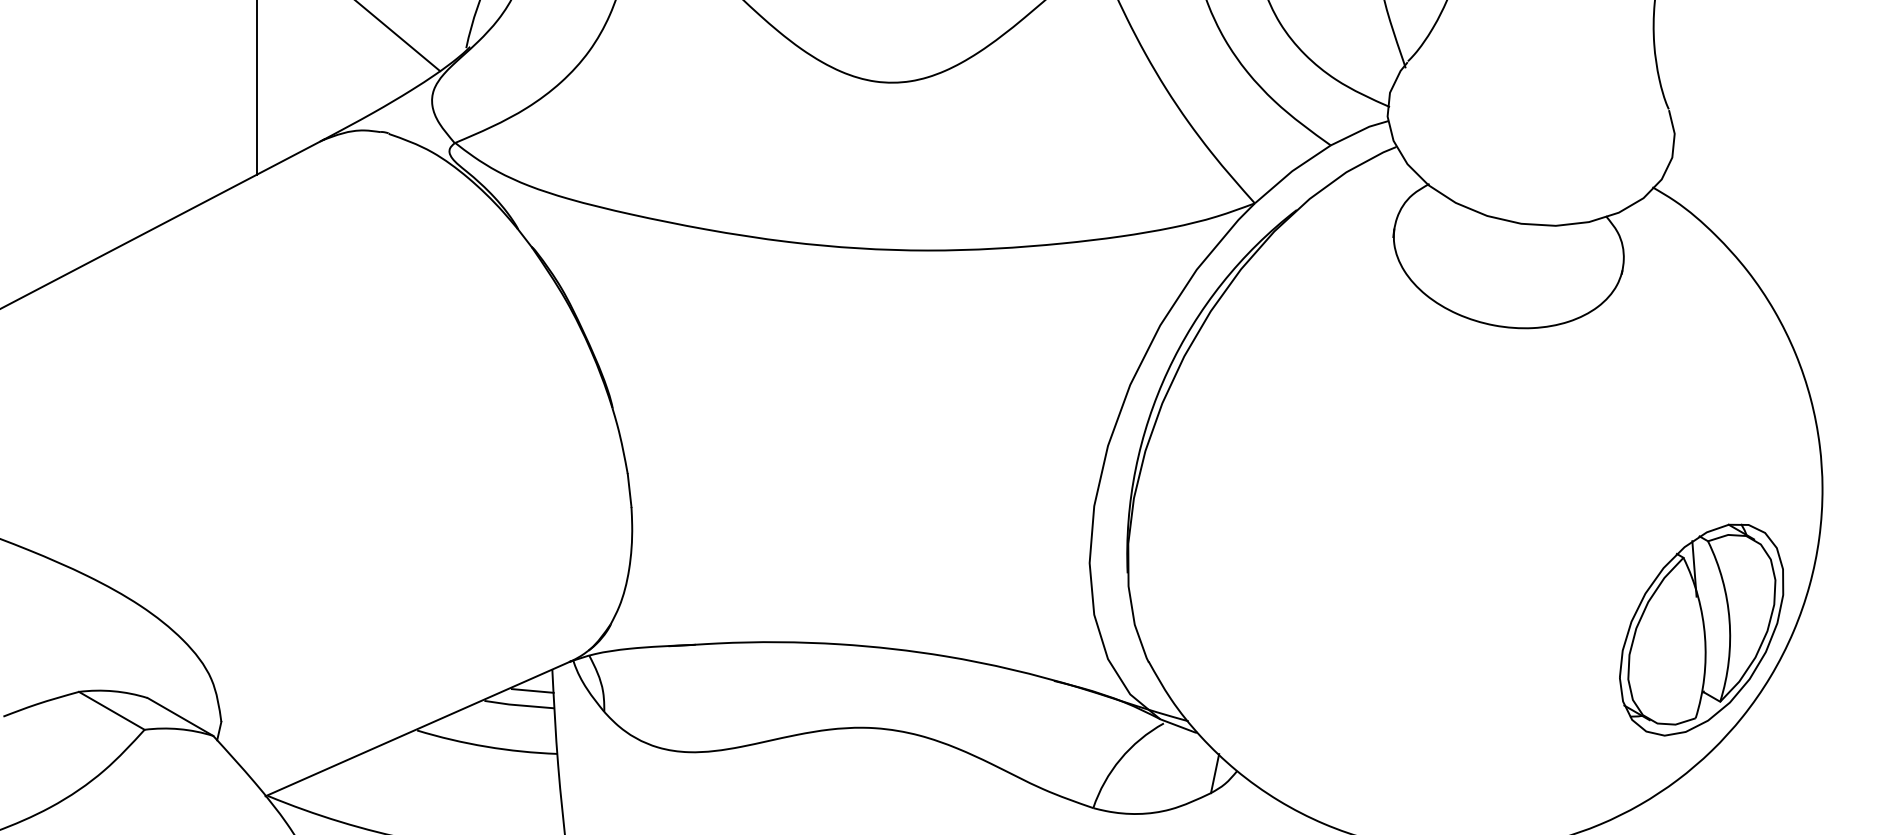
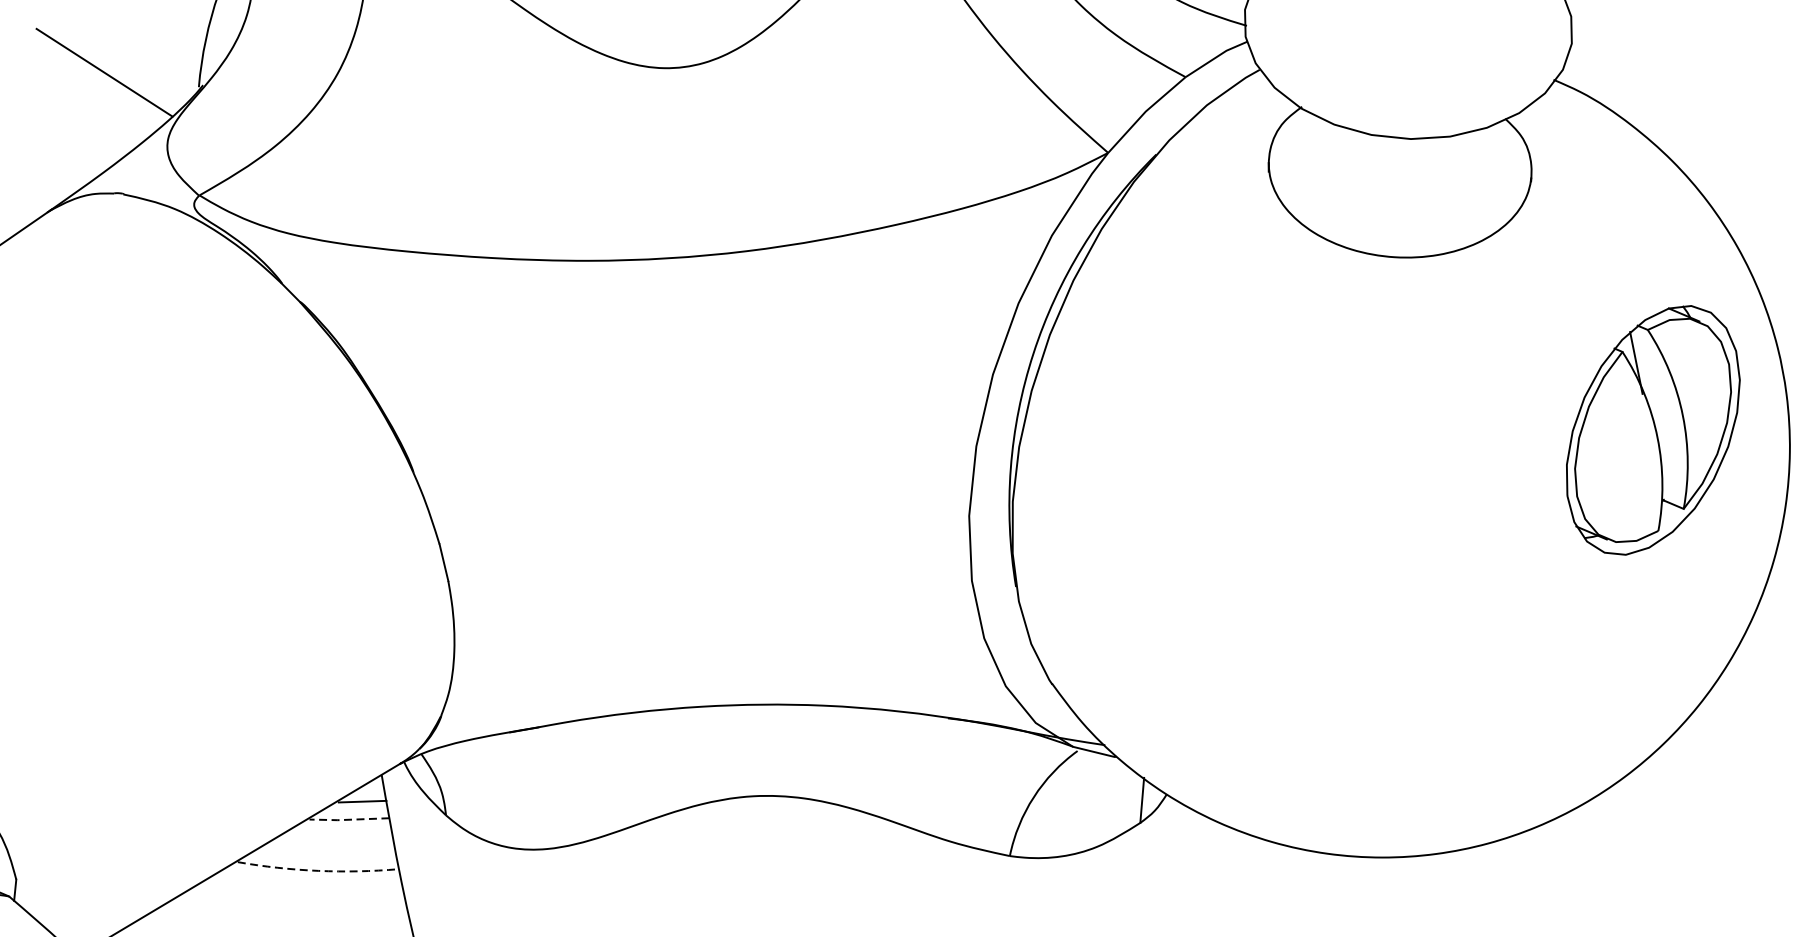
part: (1701, 629) -> (1652, 430), moved
line: (518, 705) -> (348, 820), solid -> dashed
arc: (486, 746) -> (318, 870), solid -> dashed

